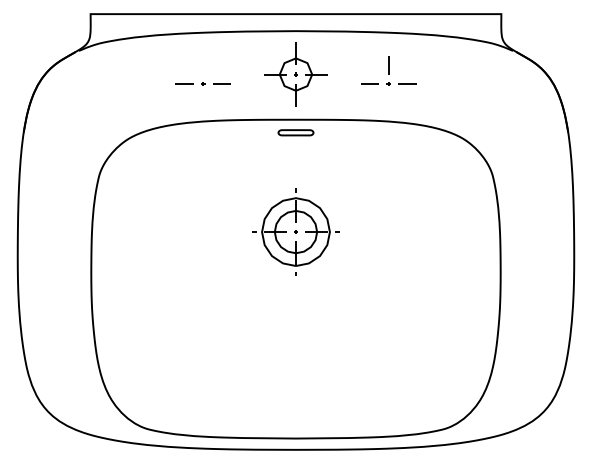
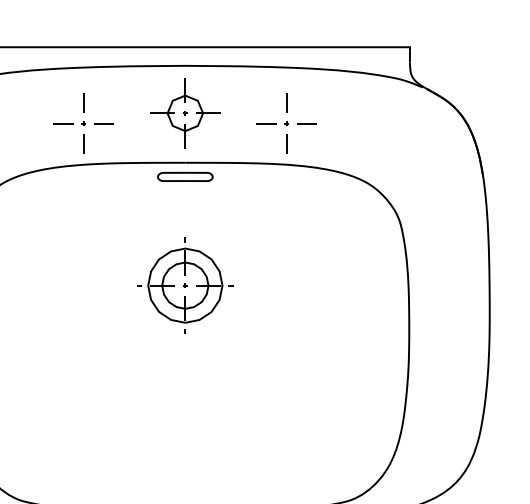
line: (202, 65) -> (83, 103), added
line: (202, 102) -> (83, 143), added
line: (388, 102) -> (286, 143), added
part: (295, 132) -> (184, 176), size x1.43

